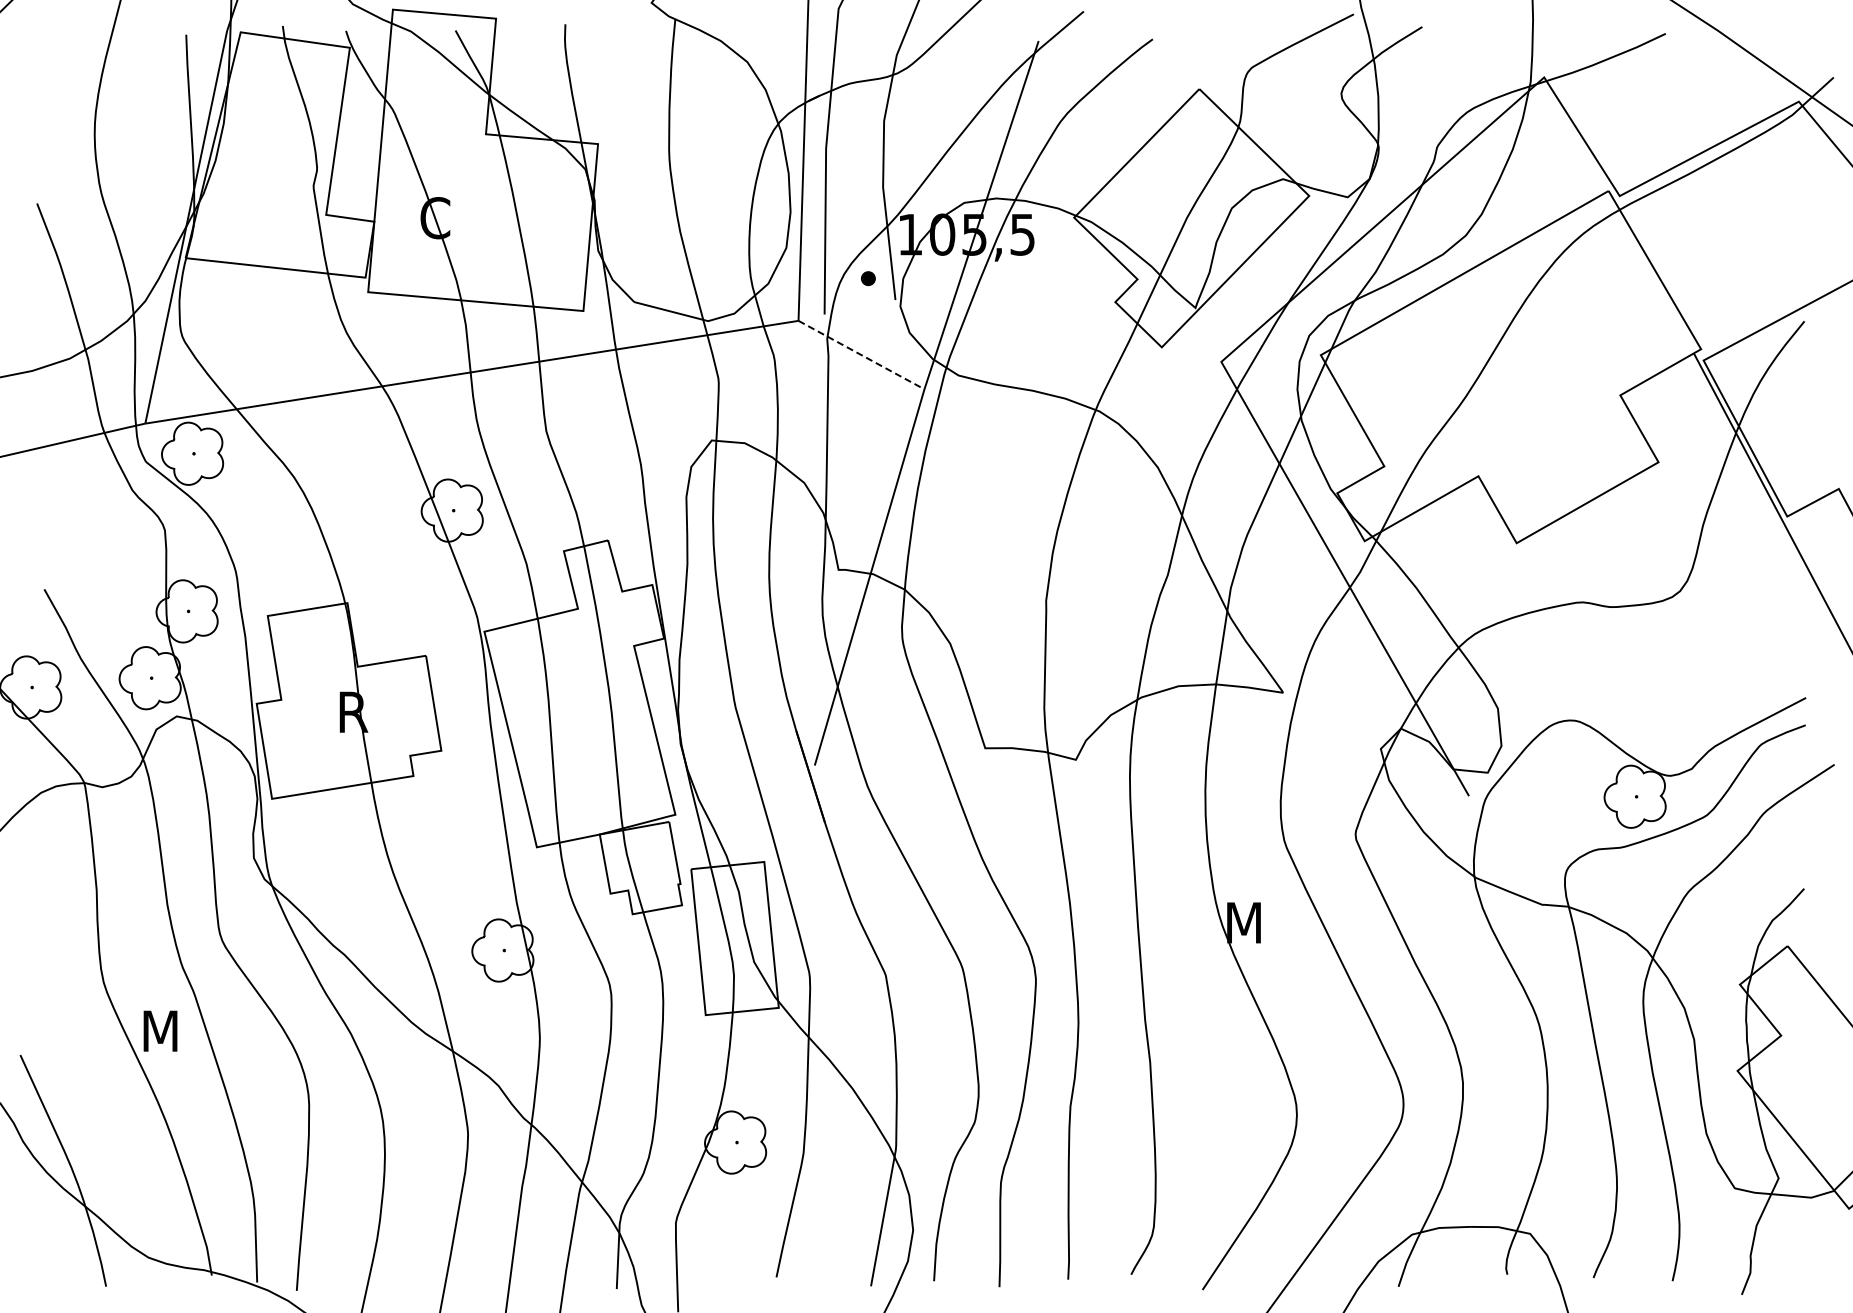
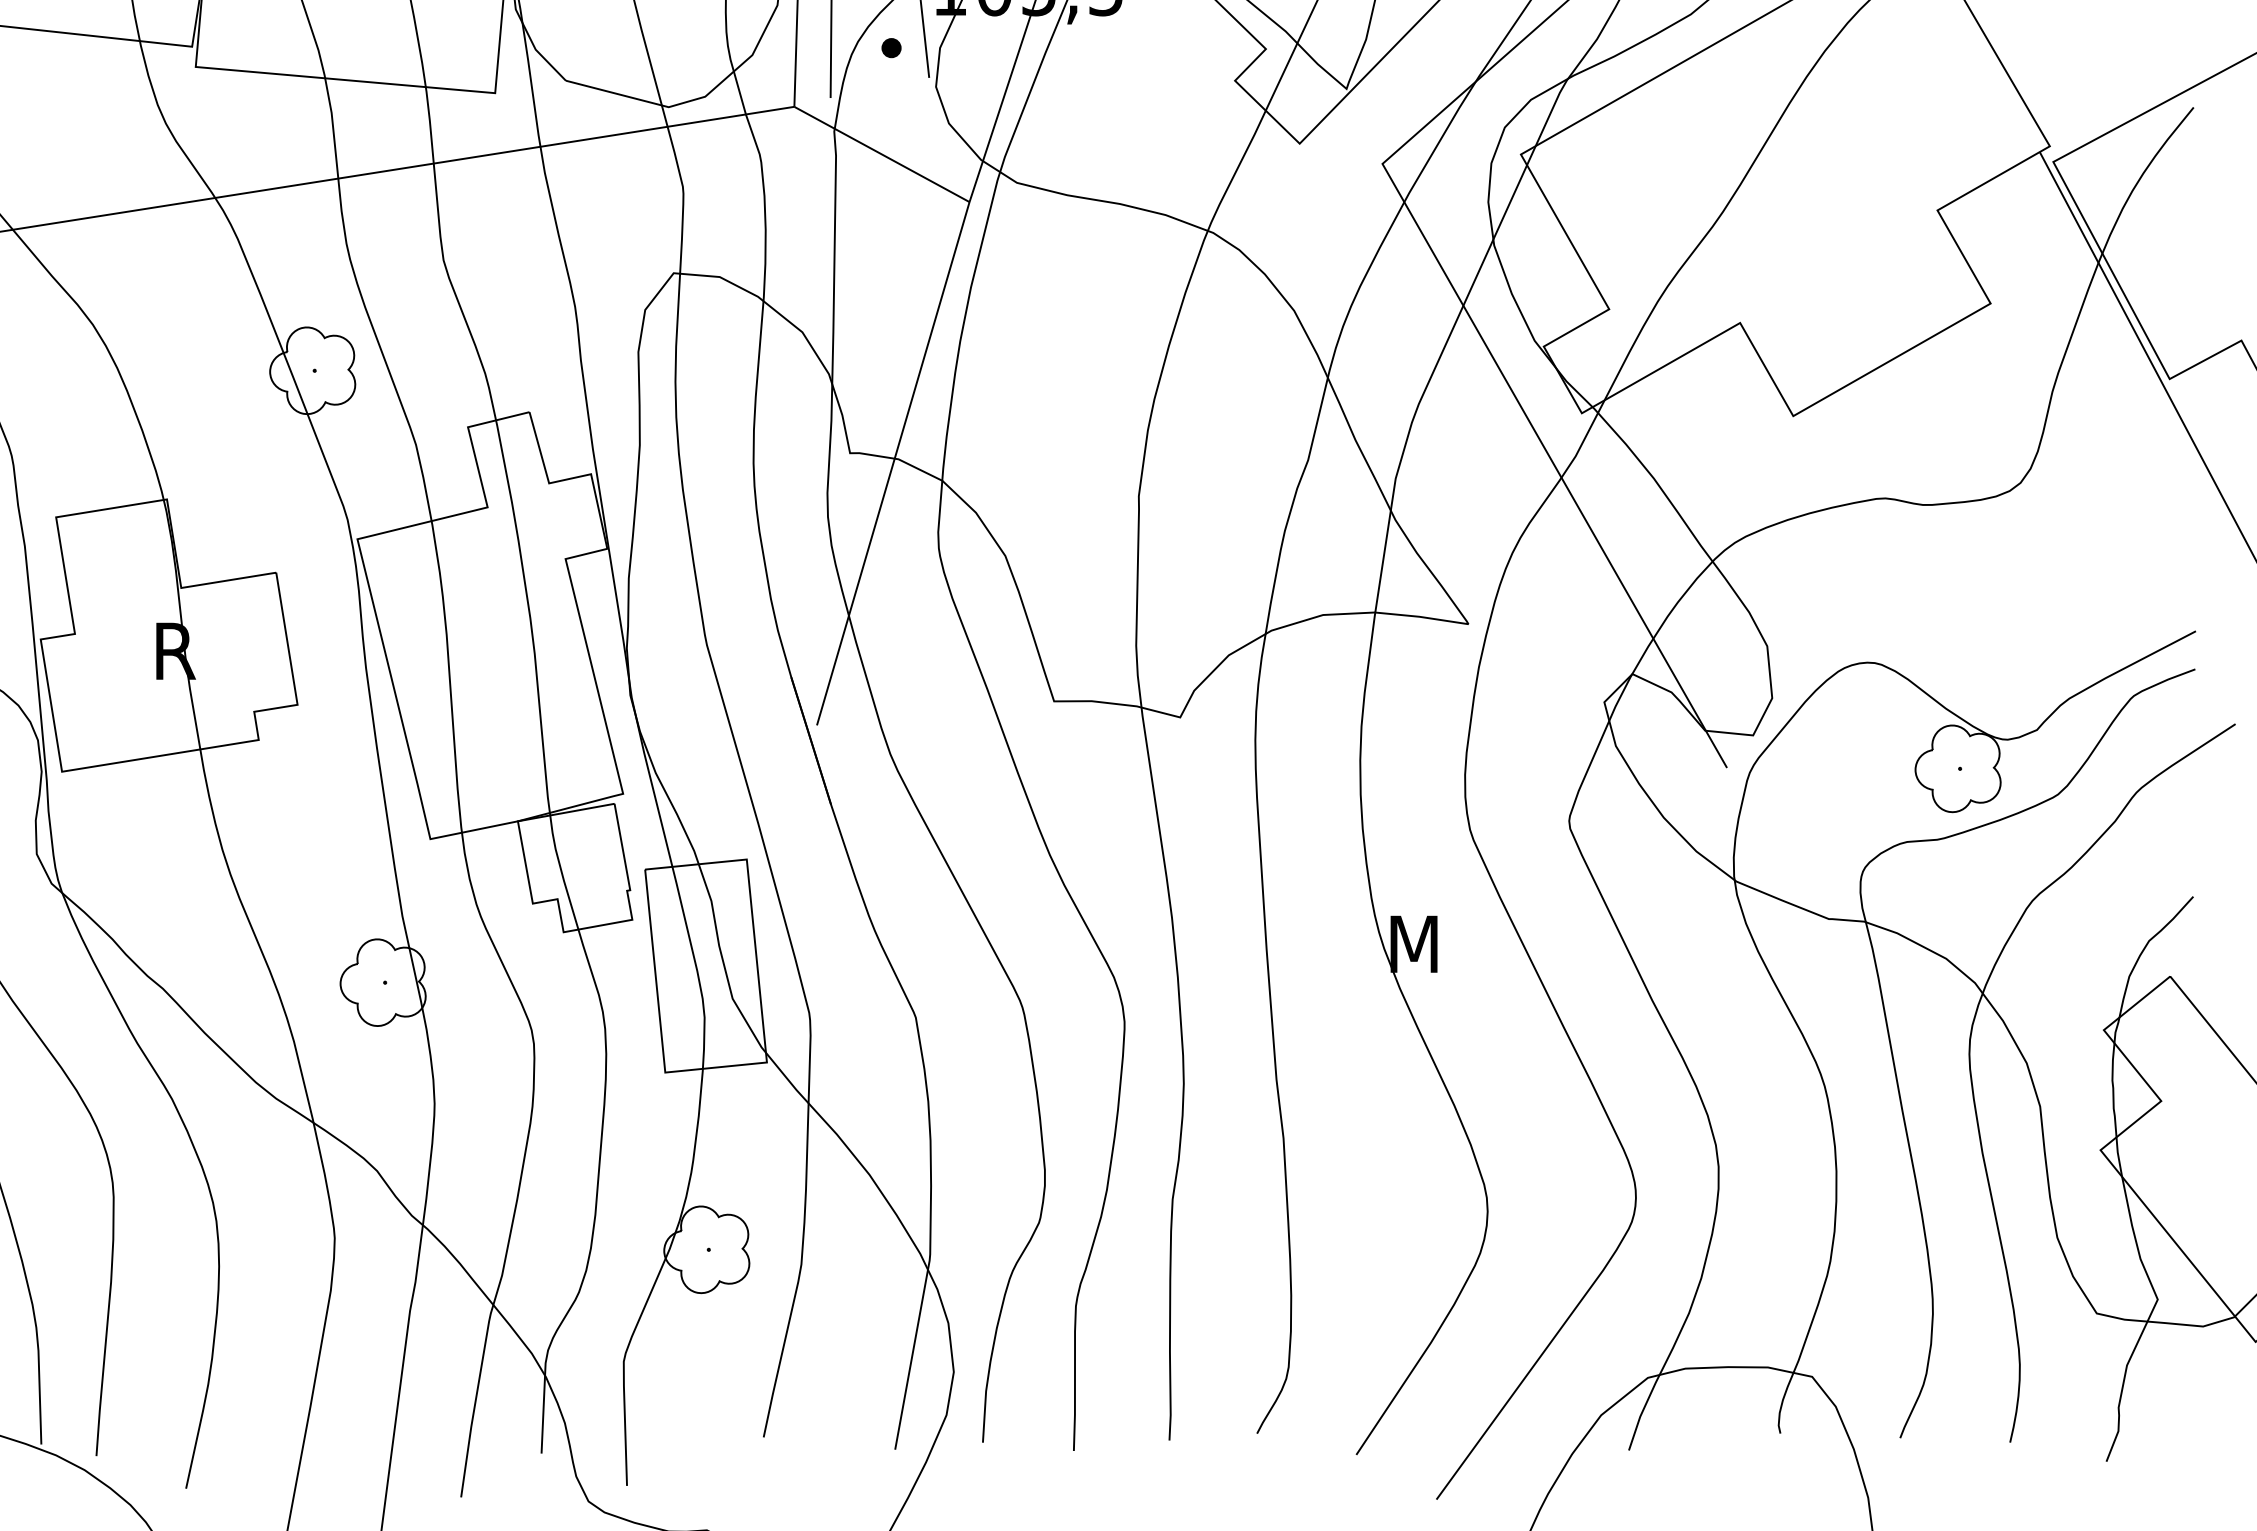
line: (861, 355) -> (881, 155), dashed -> solid

